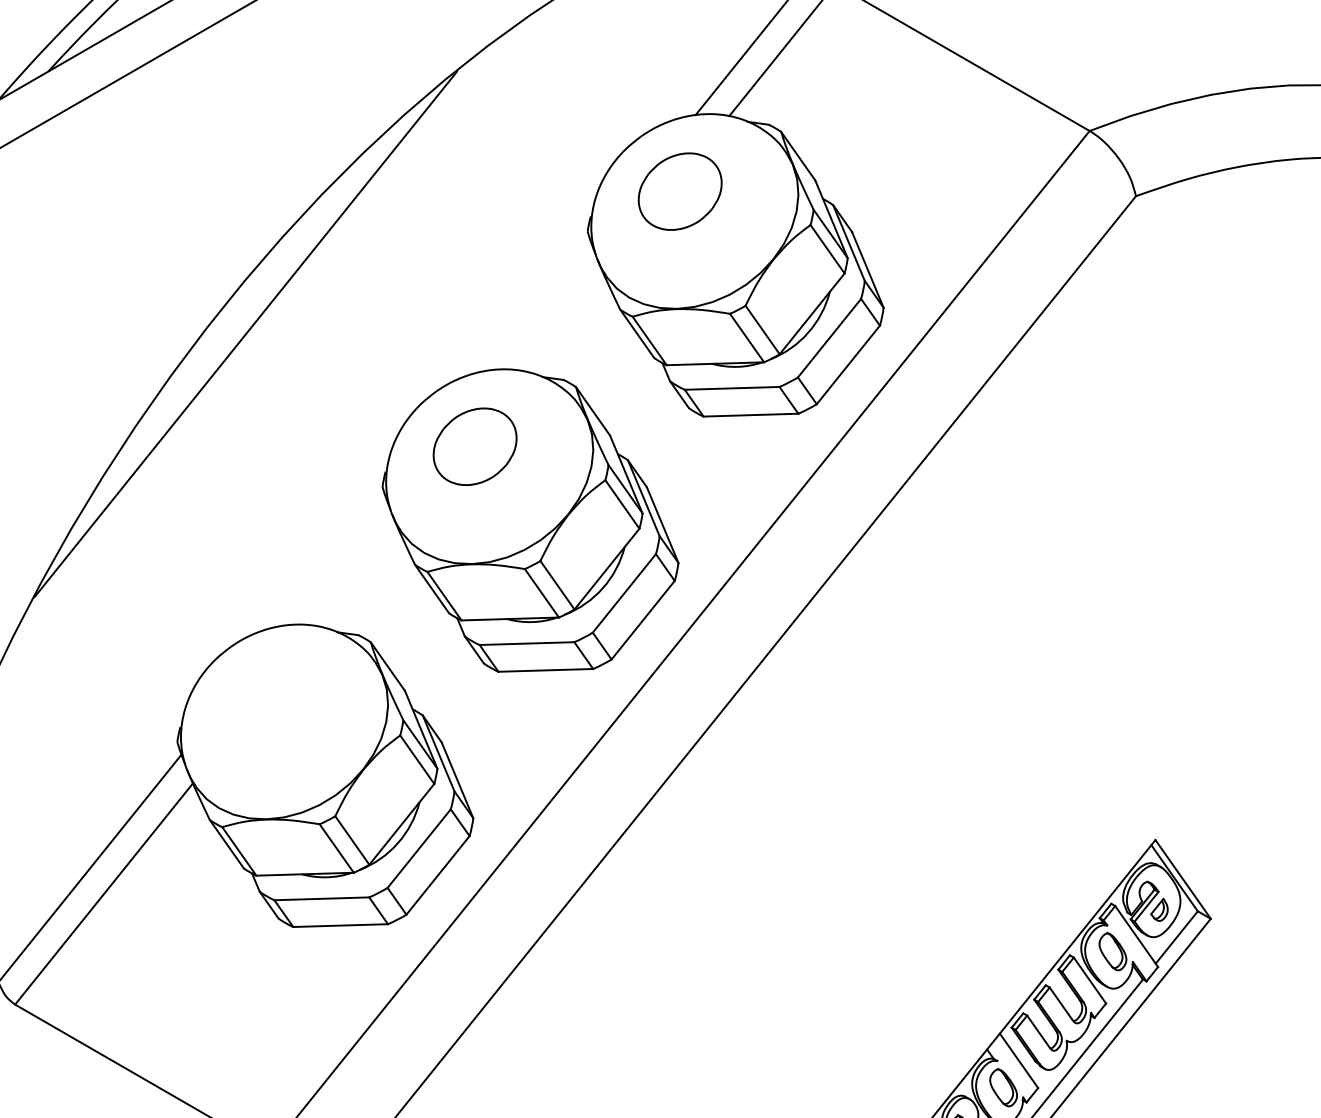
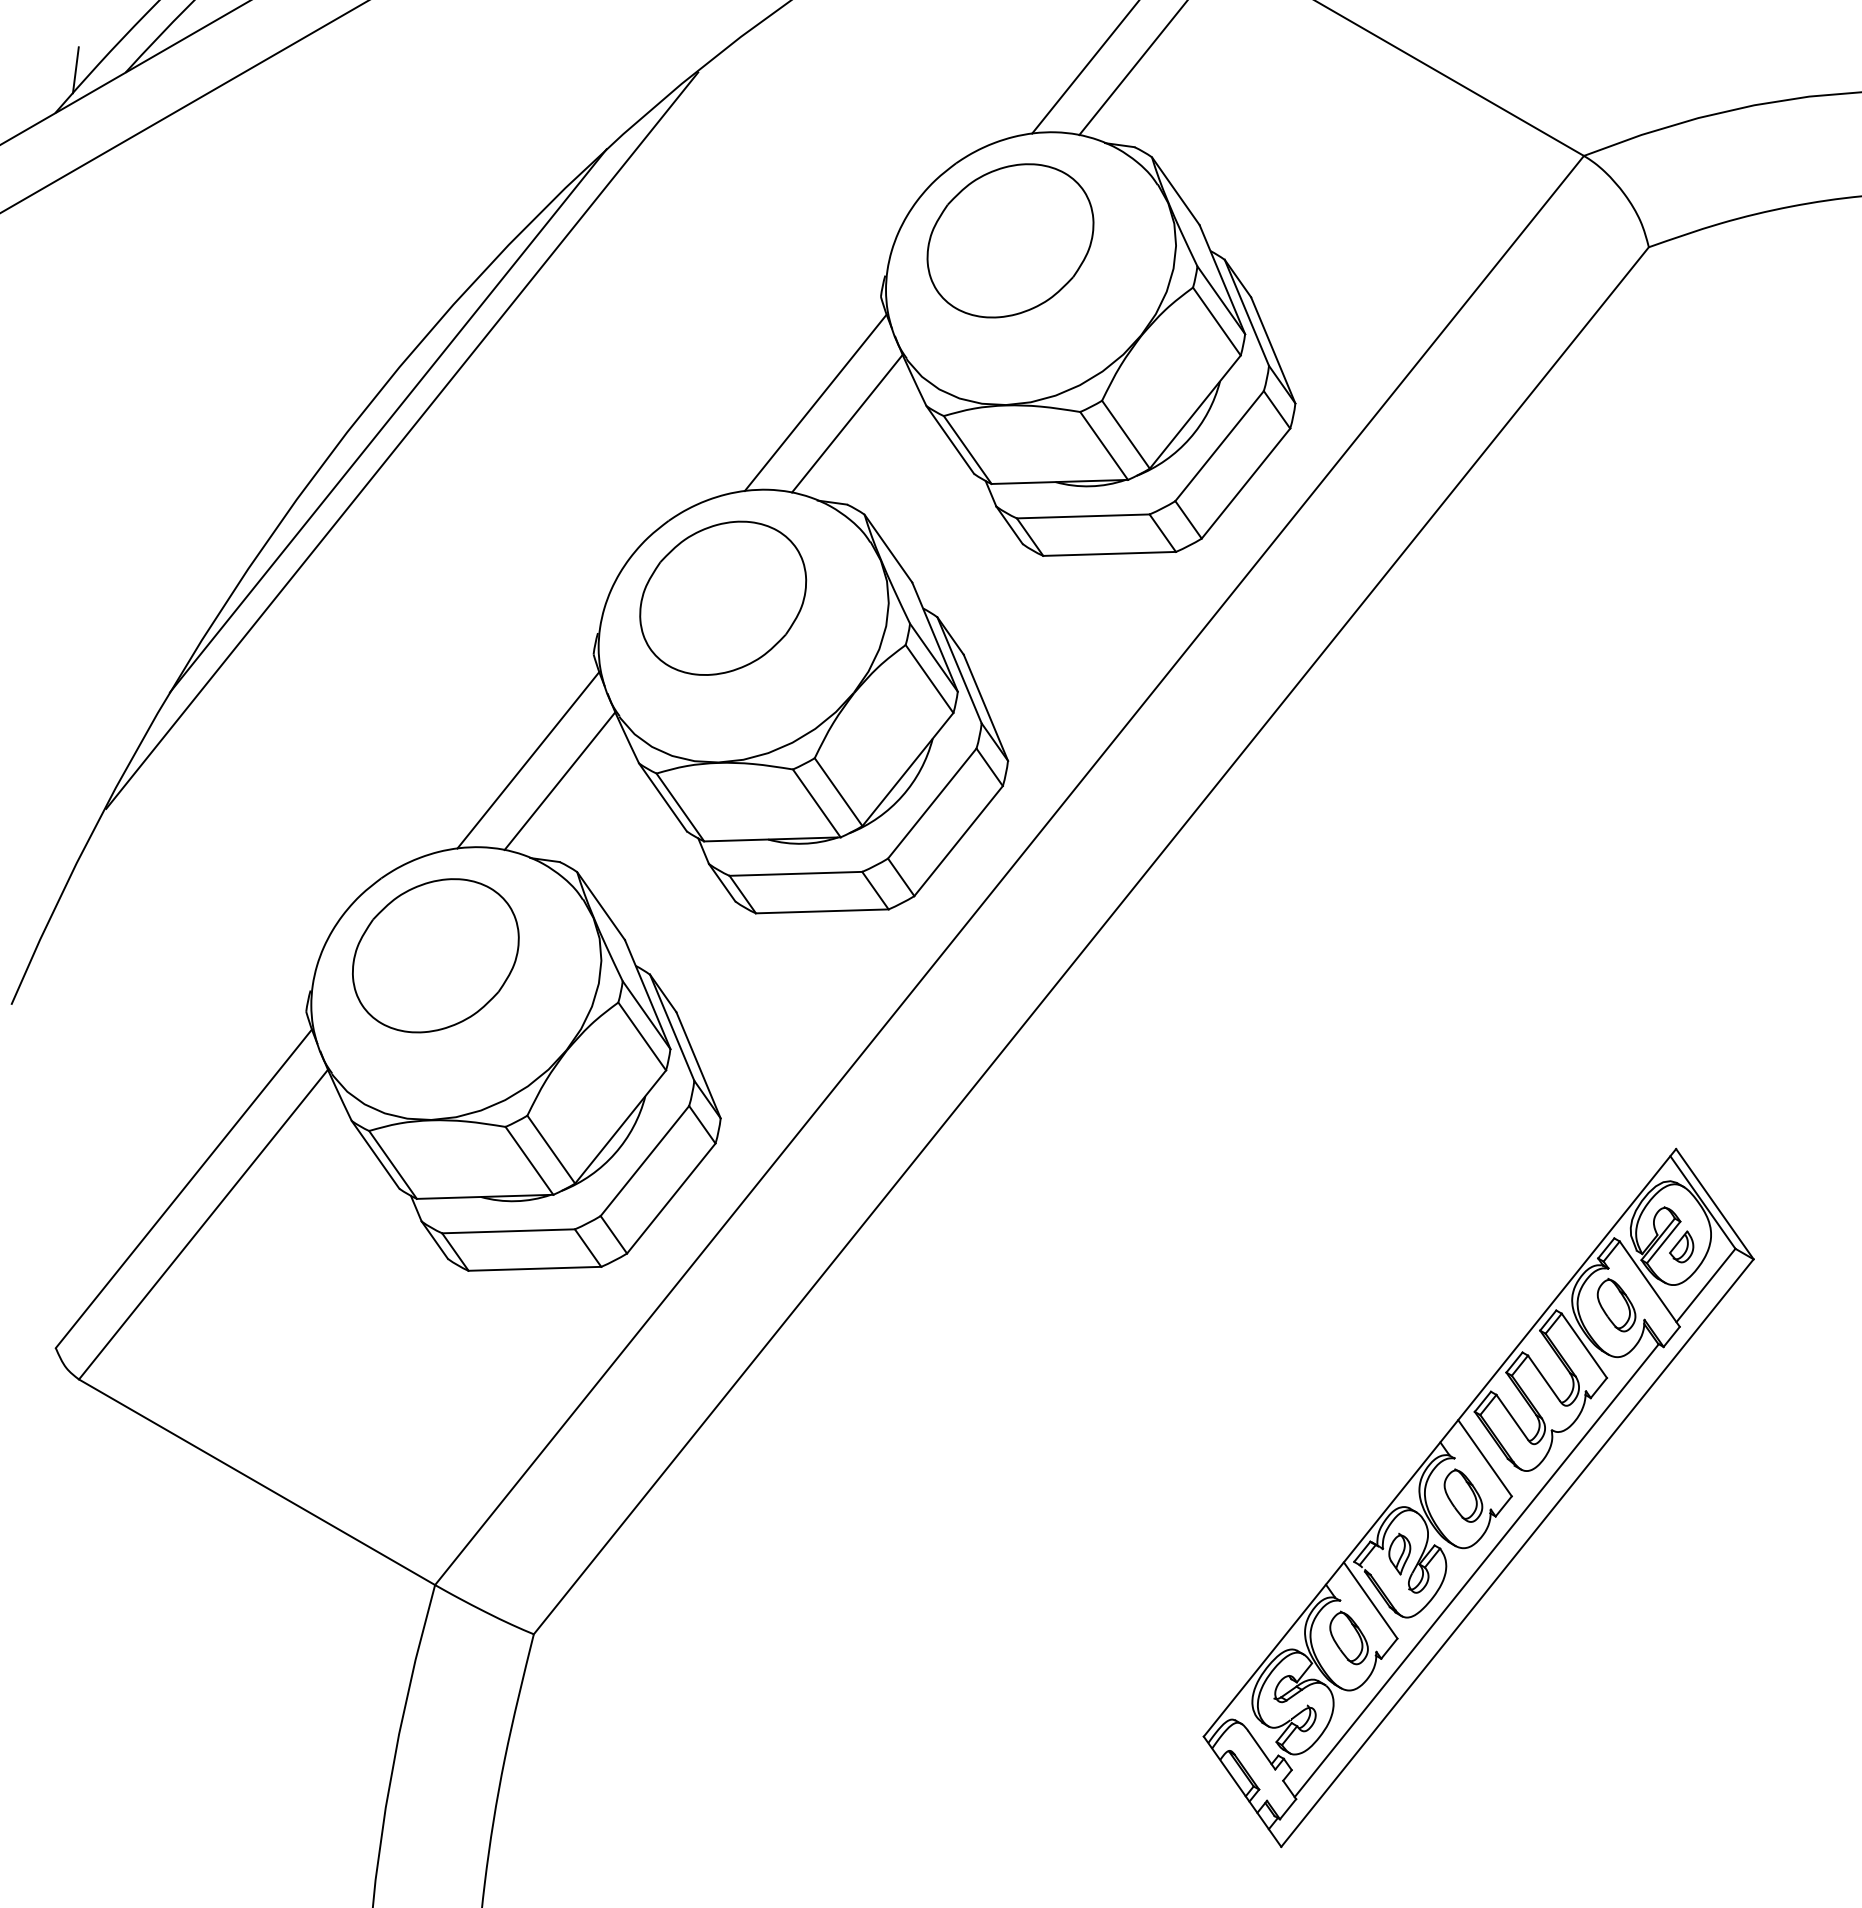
line: (12, 69) -> (75, 70), added
part: (680, 191) -> (1010, 240), size x1.43
line: (540, 307) -> (815, 402), added
line: (235, 319) -> (387, 420), added
line: (563, 322) -> (847, 423), added
part: (475, 446) -> (723, 597), size x1.43
line: (336, 561) -> (528, 759), added
line: (358, 576) -> (559, 780), added
part: (269, 701) -> (435, 955), added

